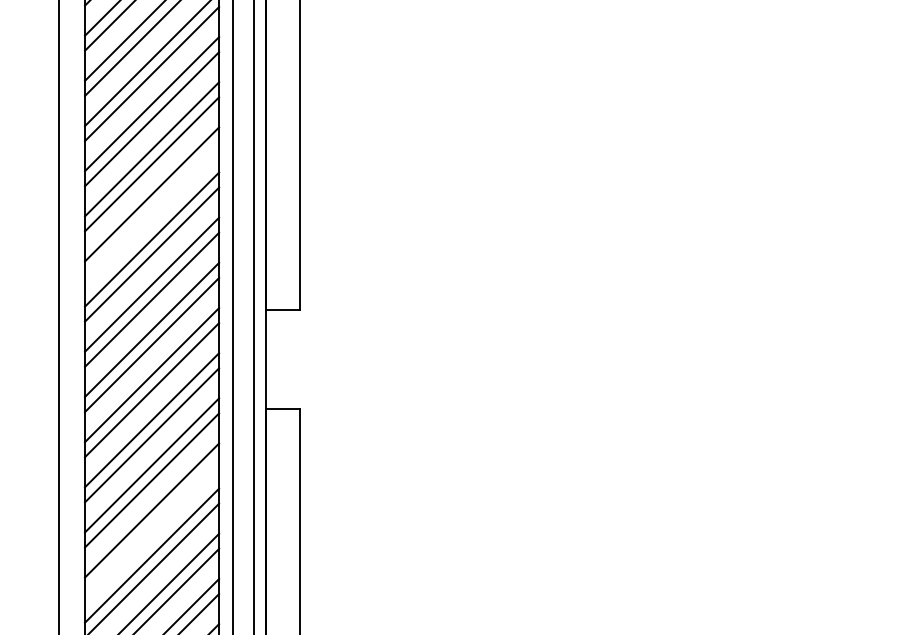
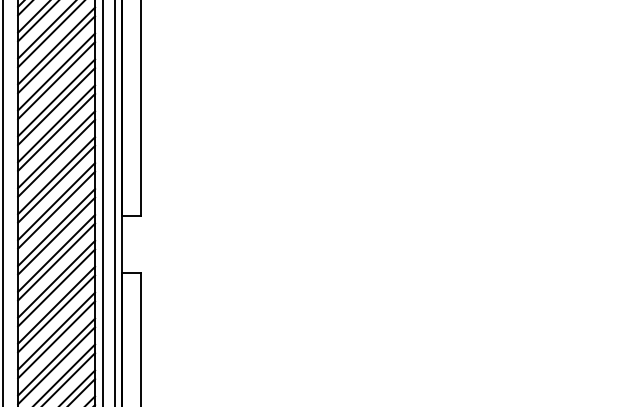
line: (151, 207) -> (56, 157), added
line: (151, 525) -> (56, 339), added

